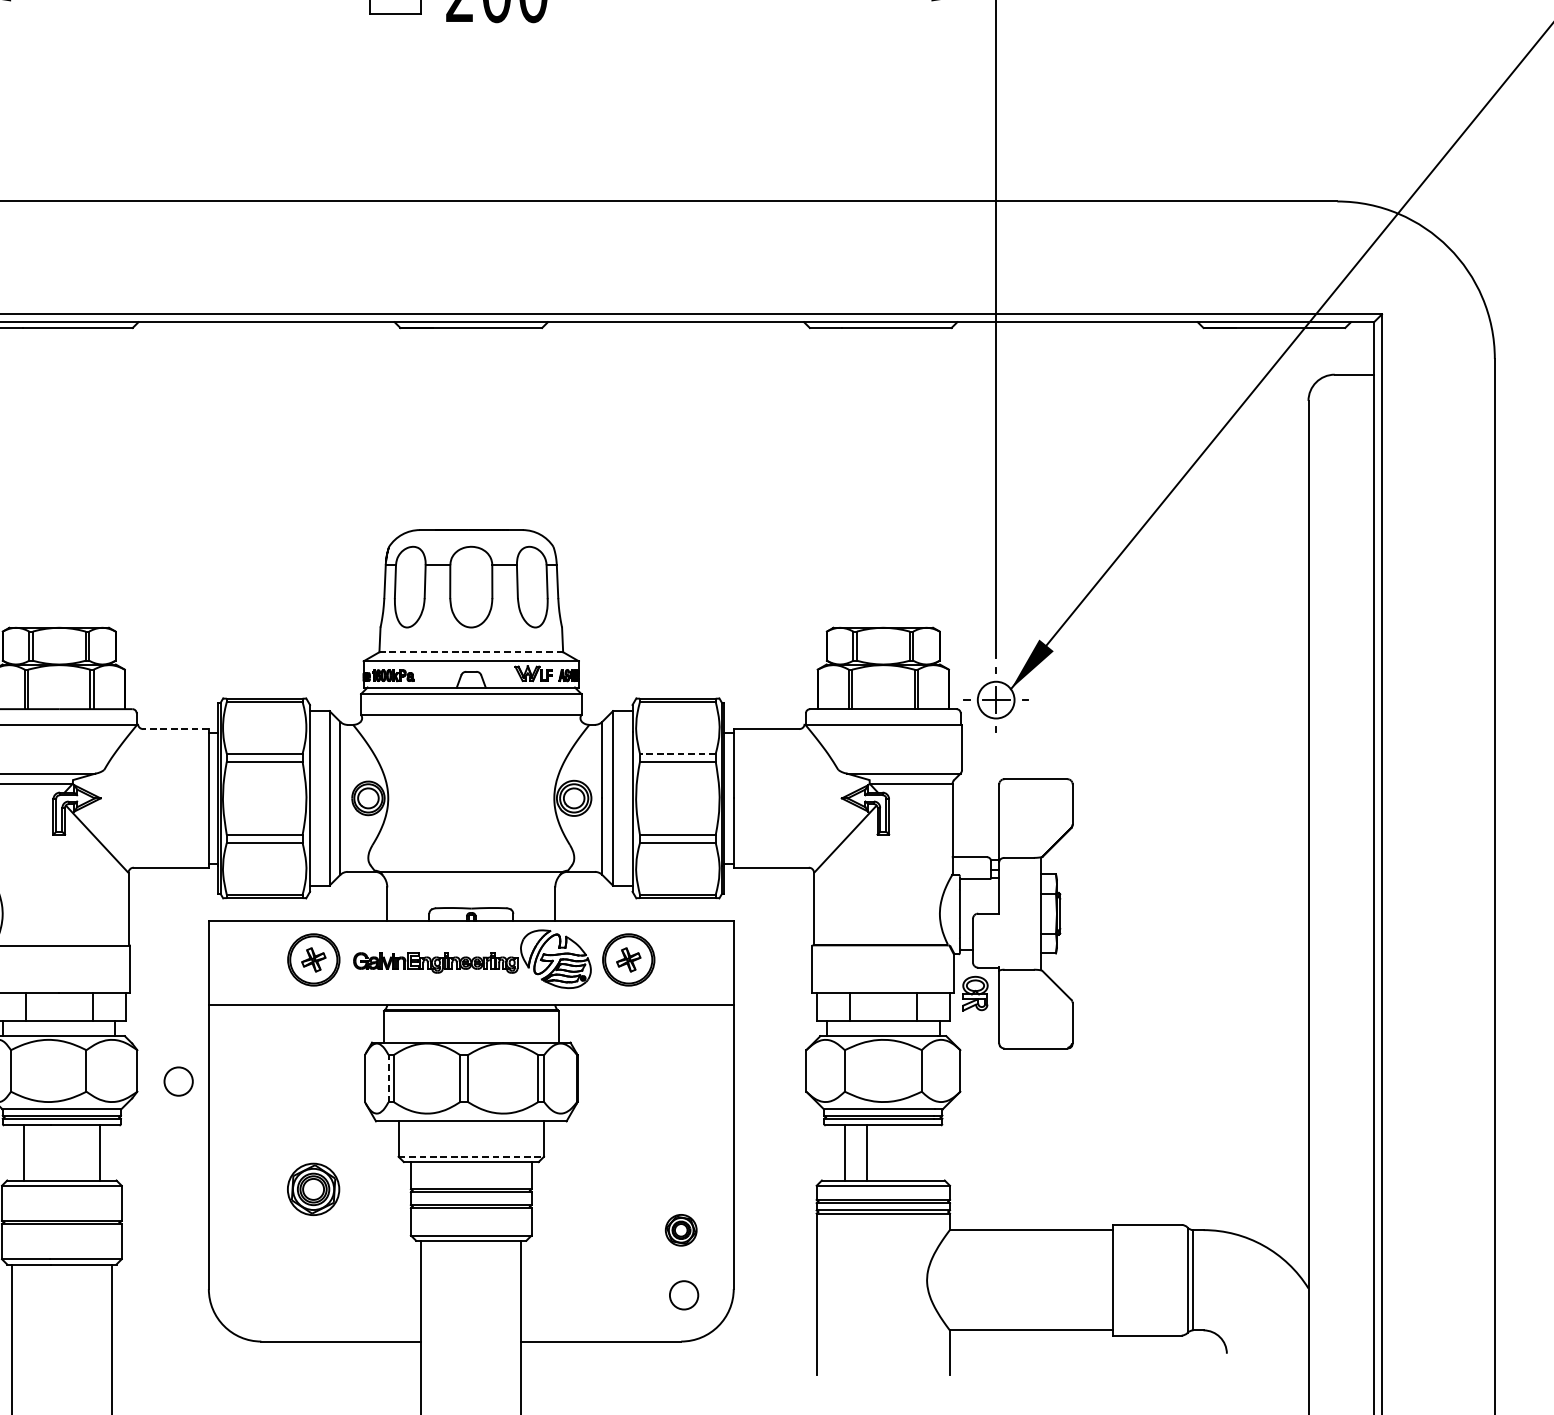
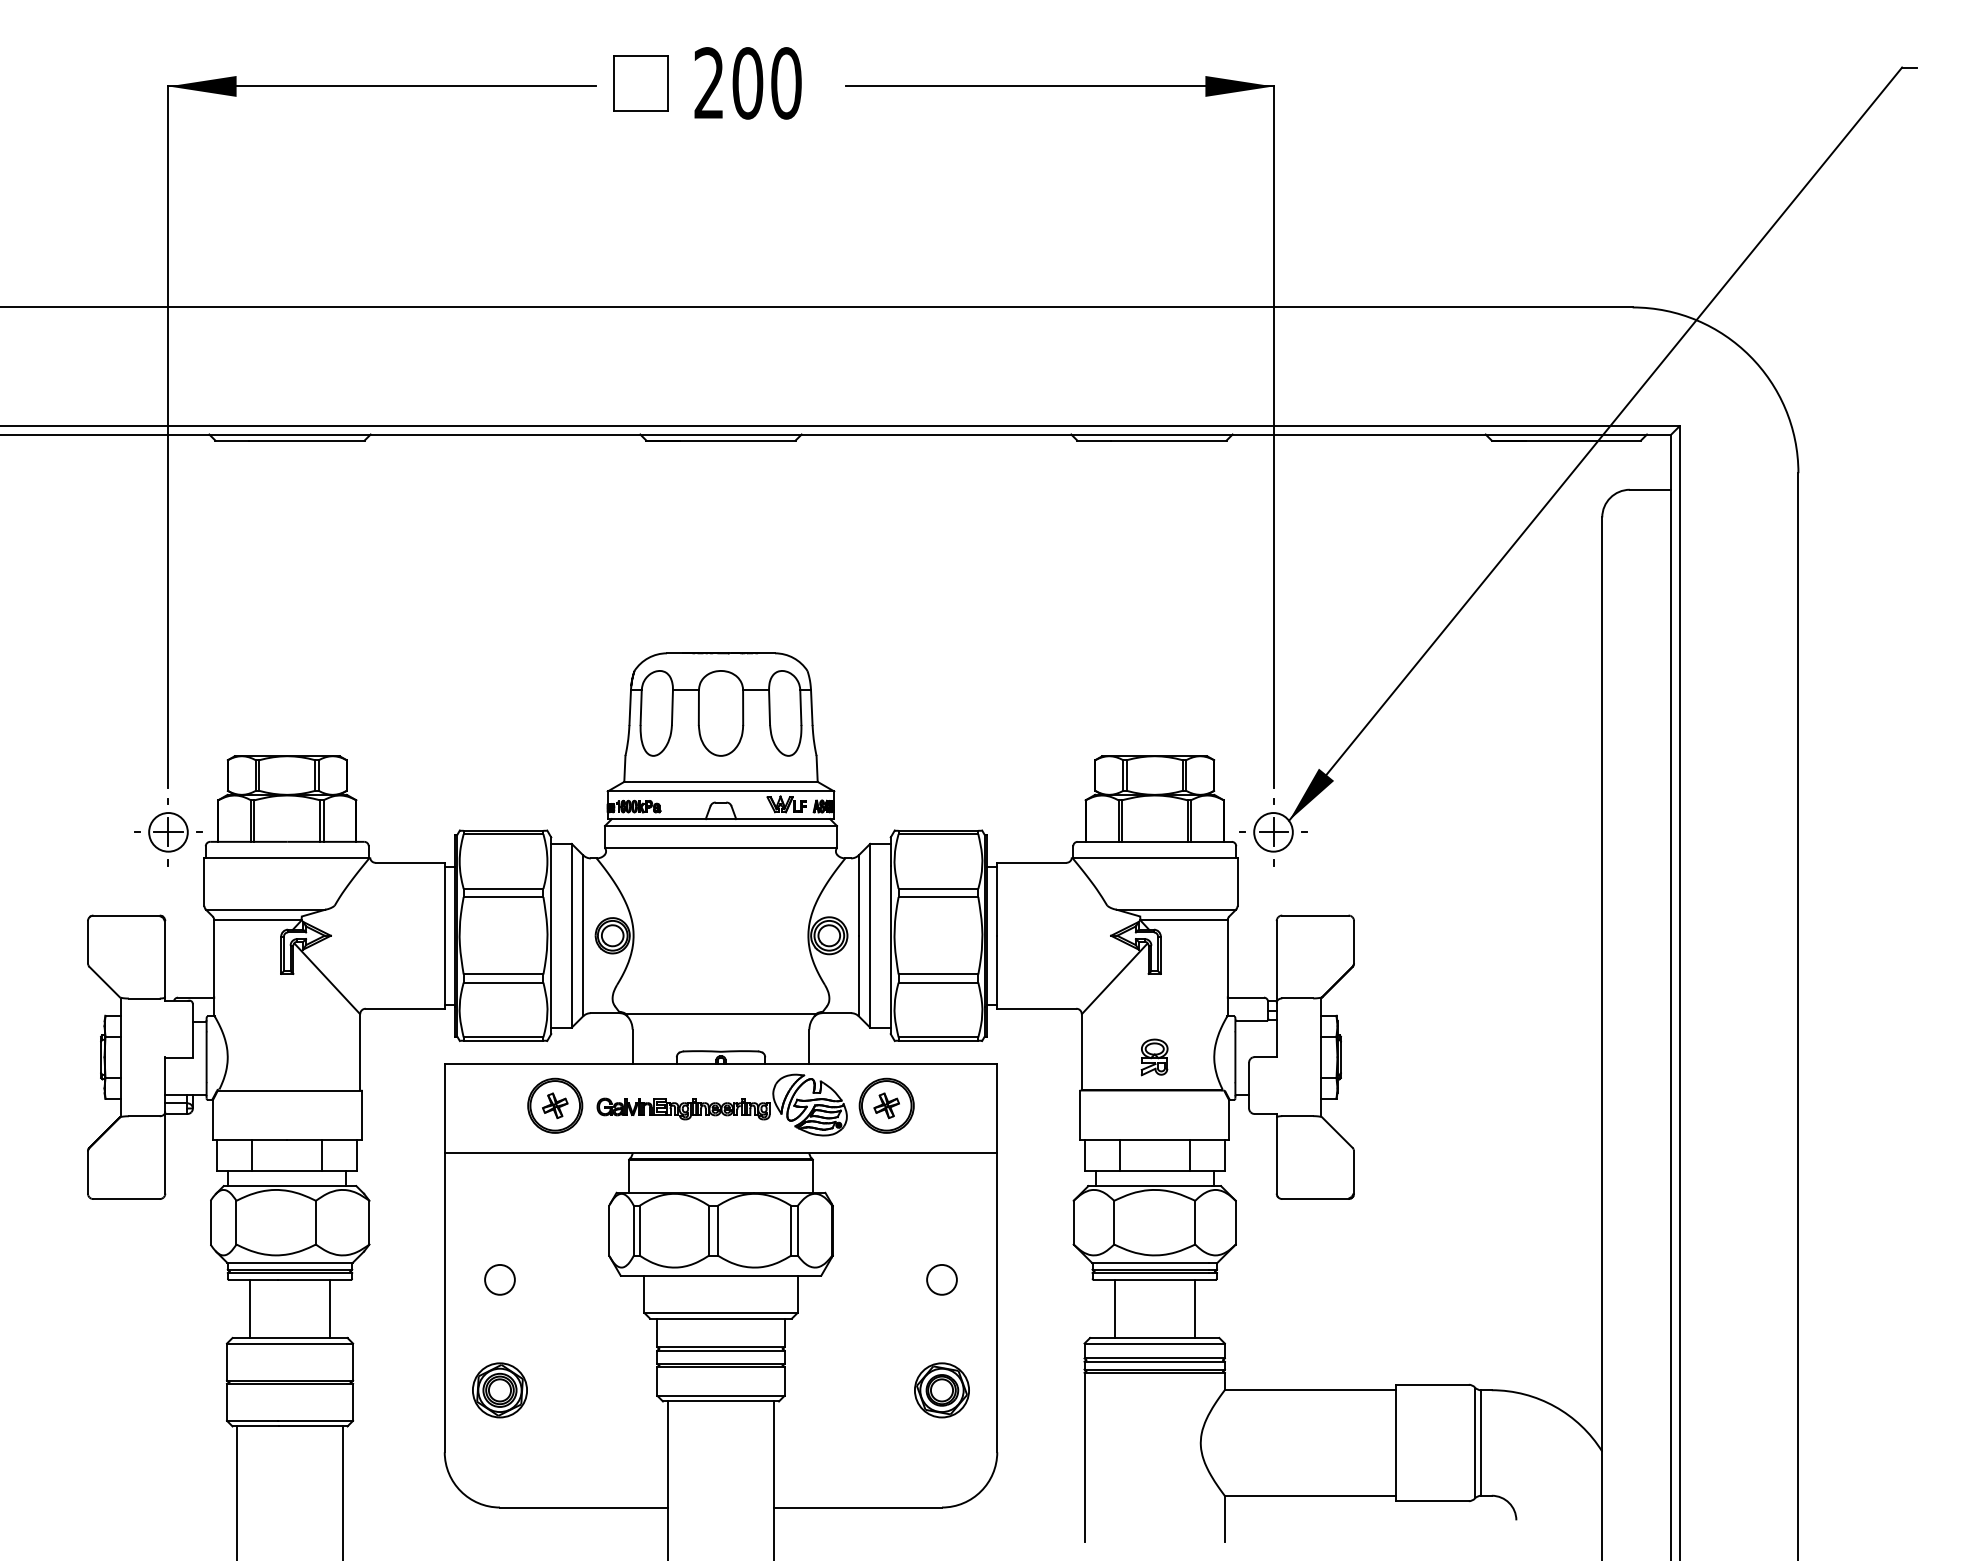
line: (471, 651) -> (721, 781), dashed -> solid
line: (176, 728) -> (410, 862), dashed -> solid
line: (677, 753) -> (938, 888), dashed -> solid
part: (975, 993) -> (1154, 1057), moved
line: (388, 1078) -> (633, 1230), dashed -> solid
circle: (178, 1081) -> (499, 1279), moved
line: (866, 1153) -> (1194, 1309), moved
line: (471, 1157) -> (721, 1313), dashed -> solid
part: (313, 1189) -> (499, 1390), moved
part: (680, 1230) -> (941, 1390), size x1.67
circle: (683, 1294) -> (941, 1279), moved

